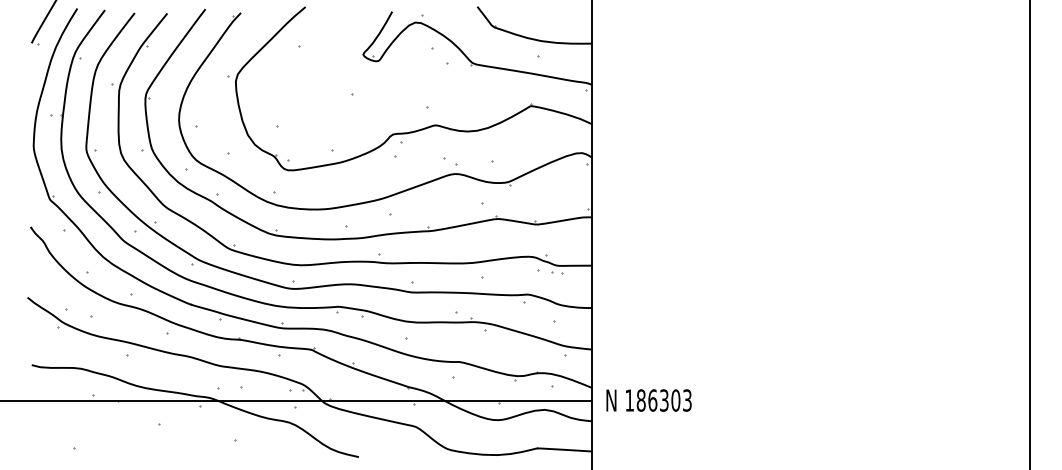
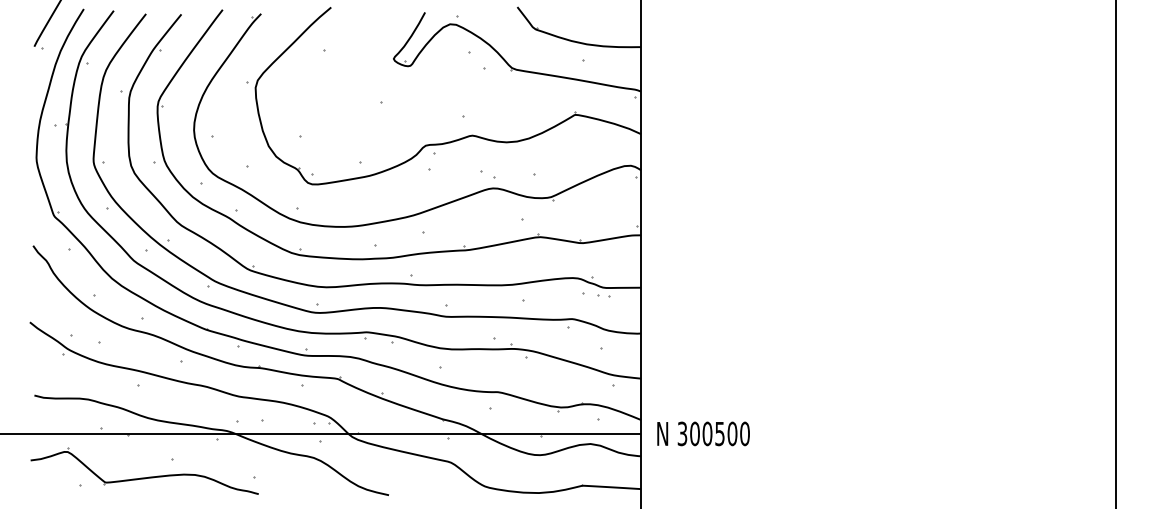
text: (658, 400) -> (713, 433), 186303 -> 300500
part: (133, 440) -> (144, 477), added

